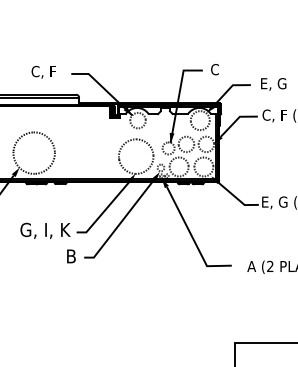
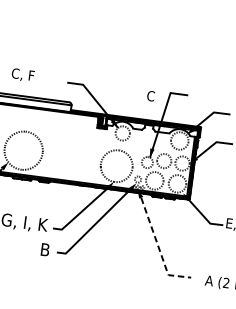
text: (214, 69) -> (150, 95), moved
text: (43, 71) -> (22, 74), moved
line: (193, 238) -> (159, 248), solid -> dashed

